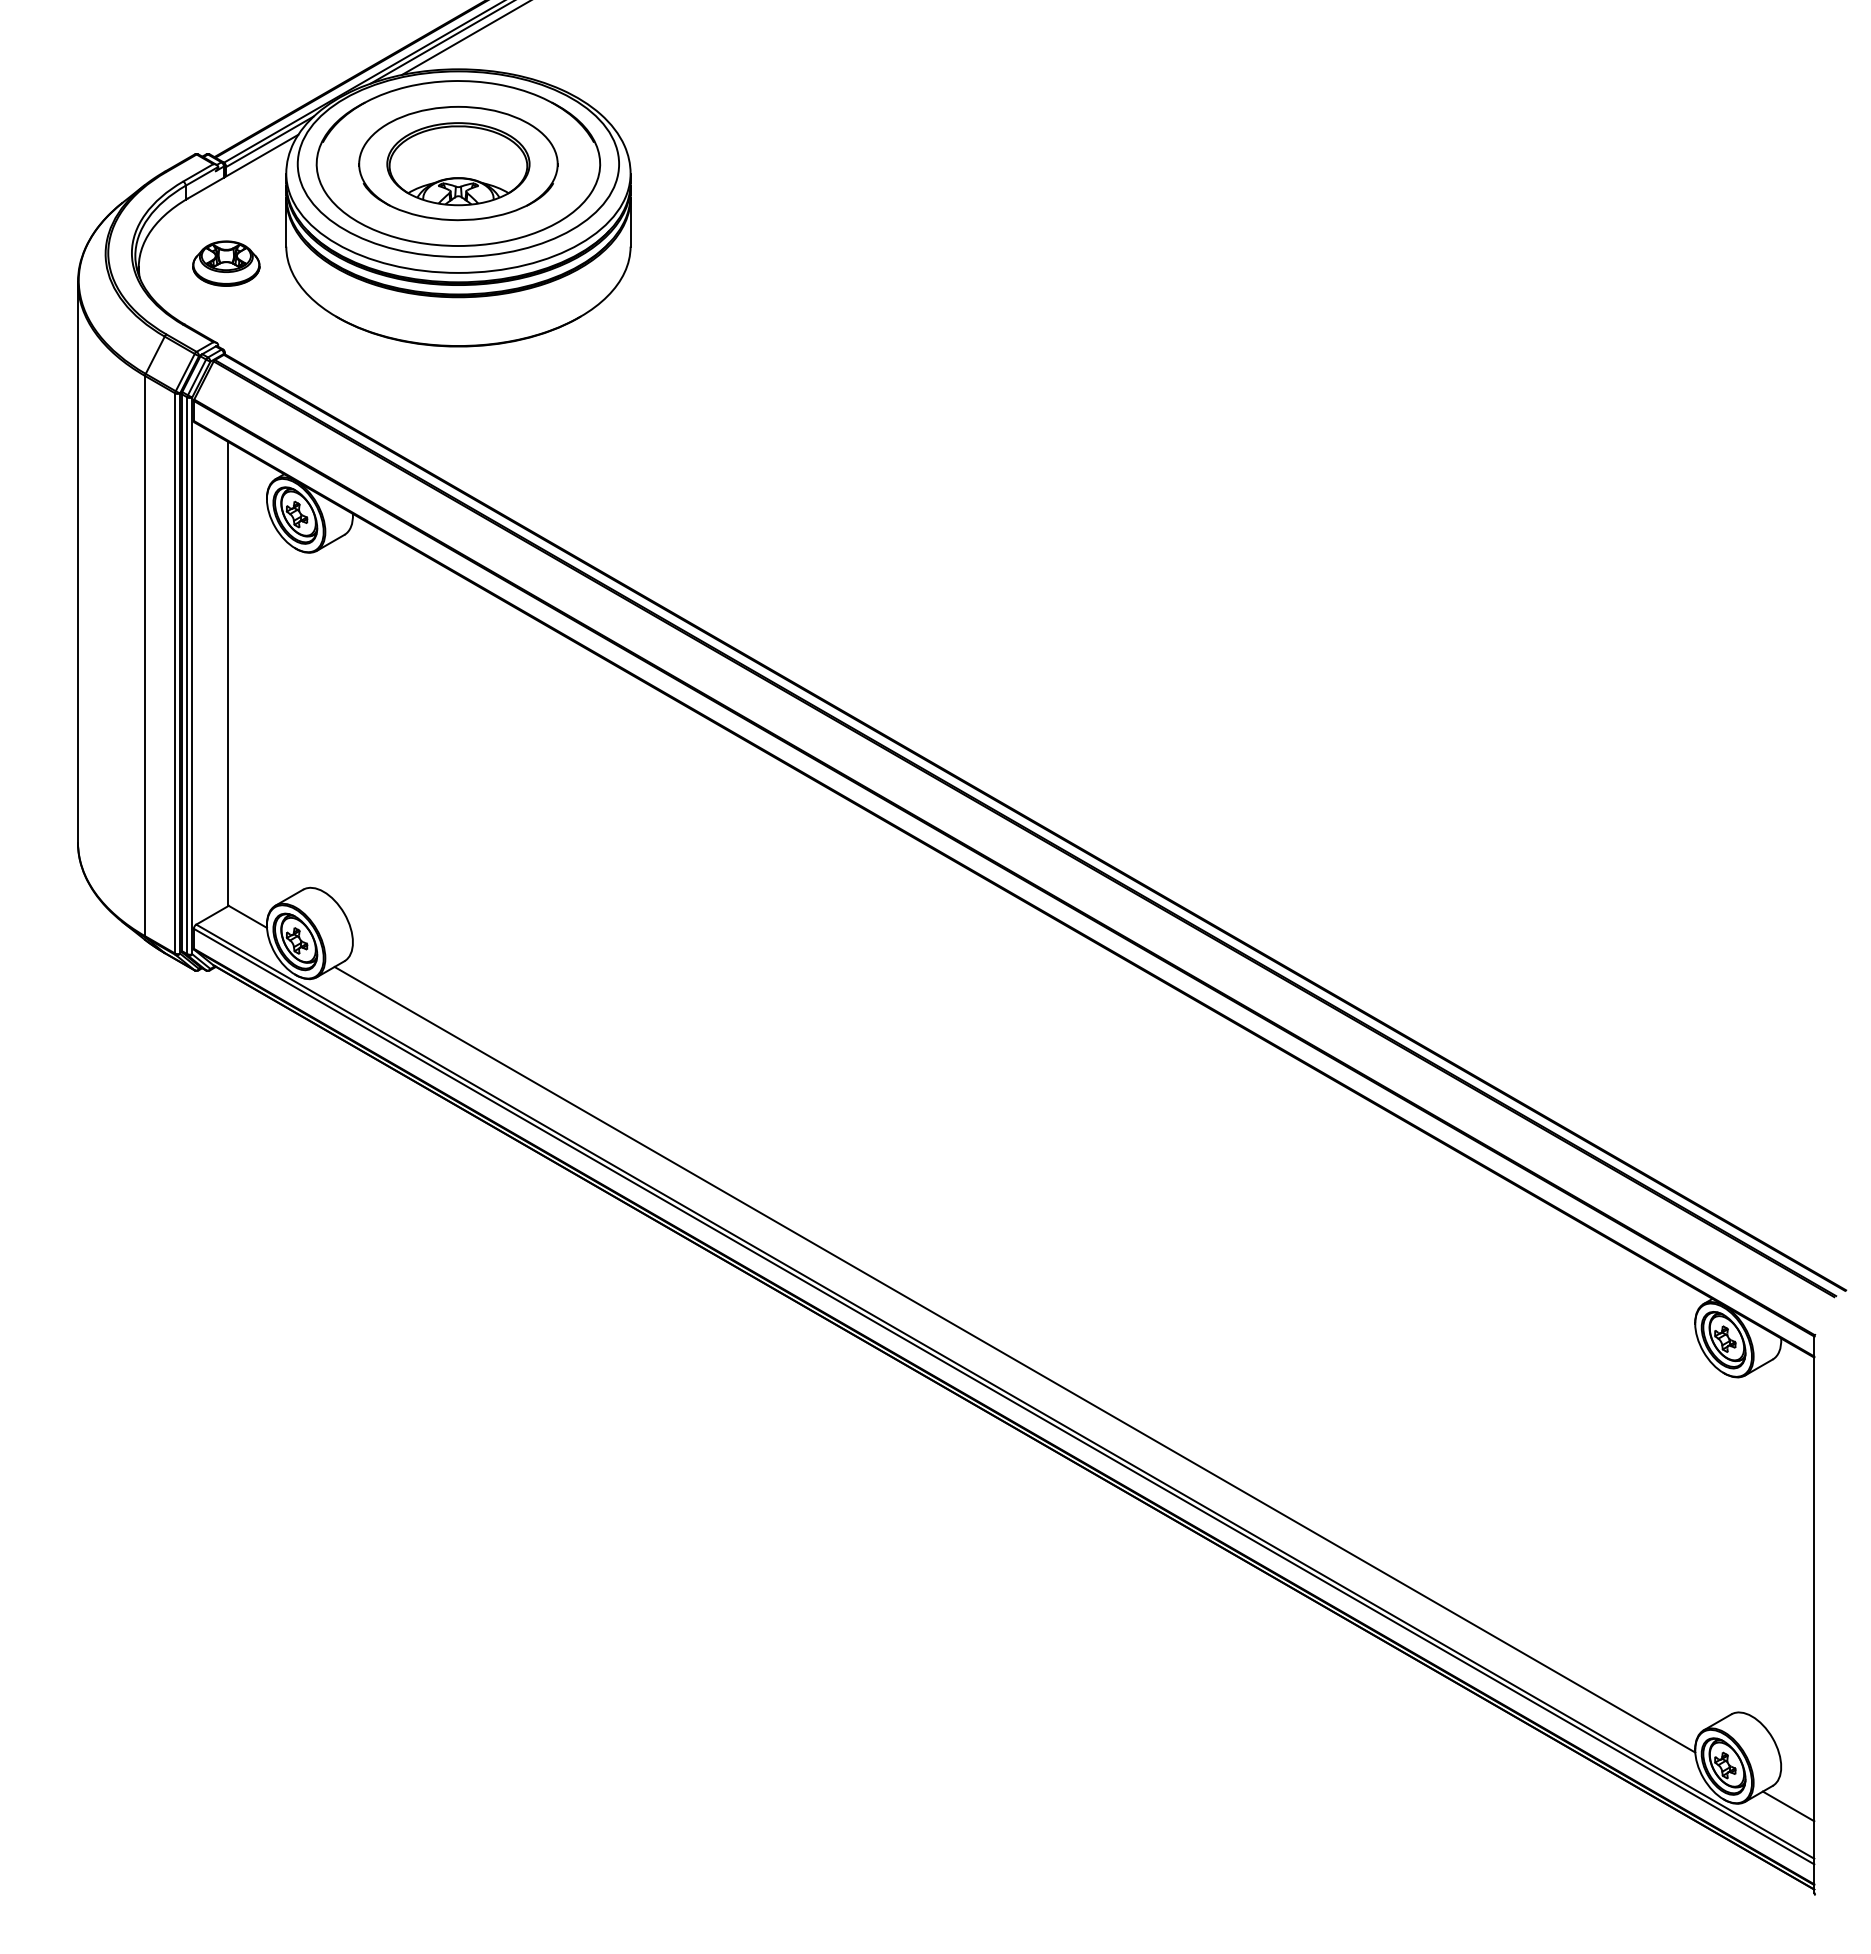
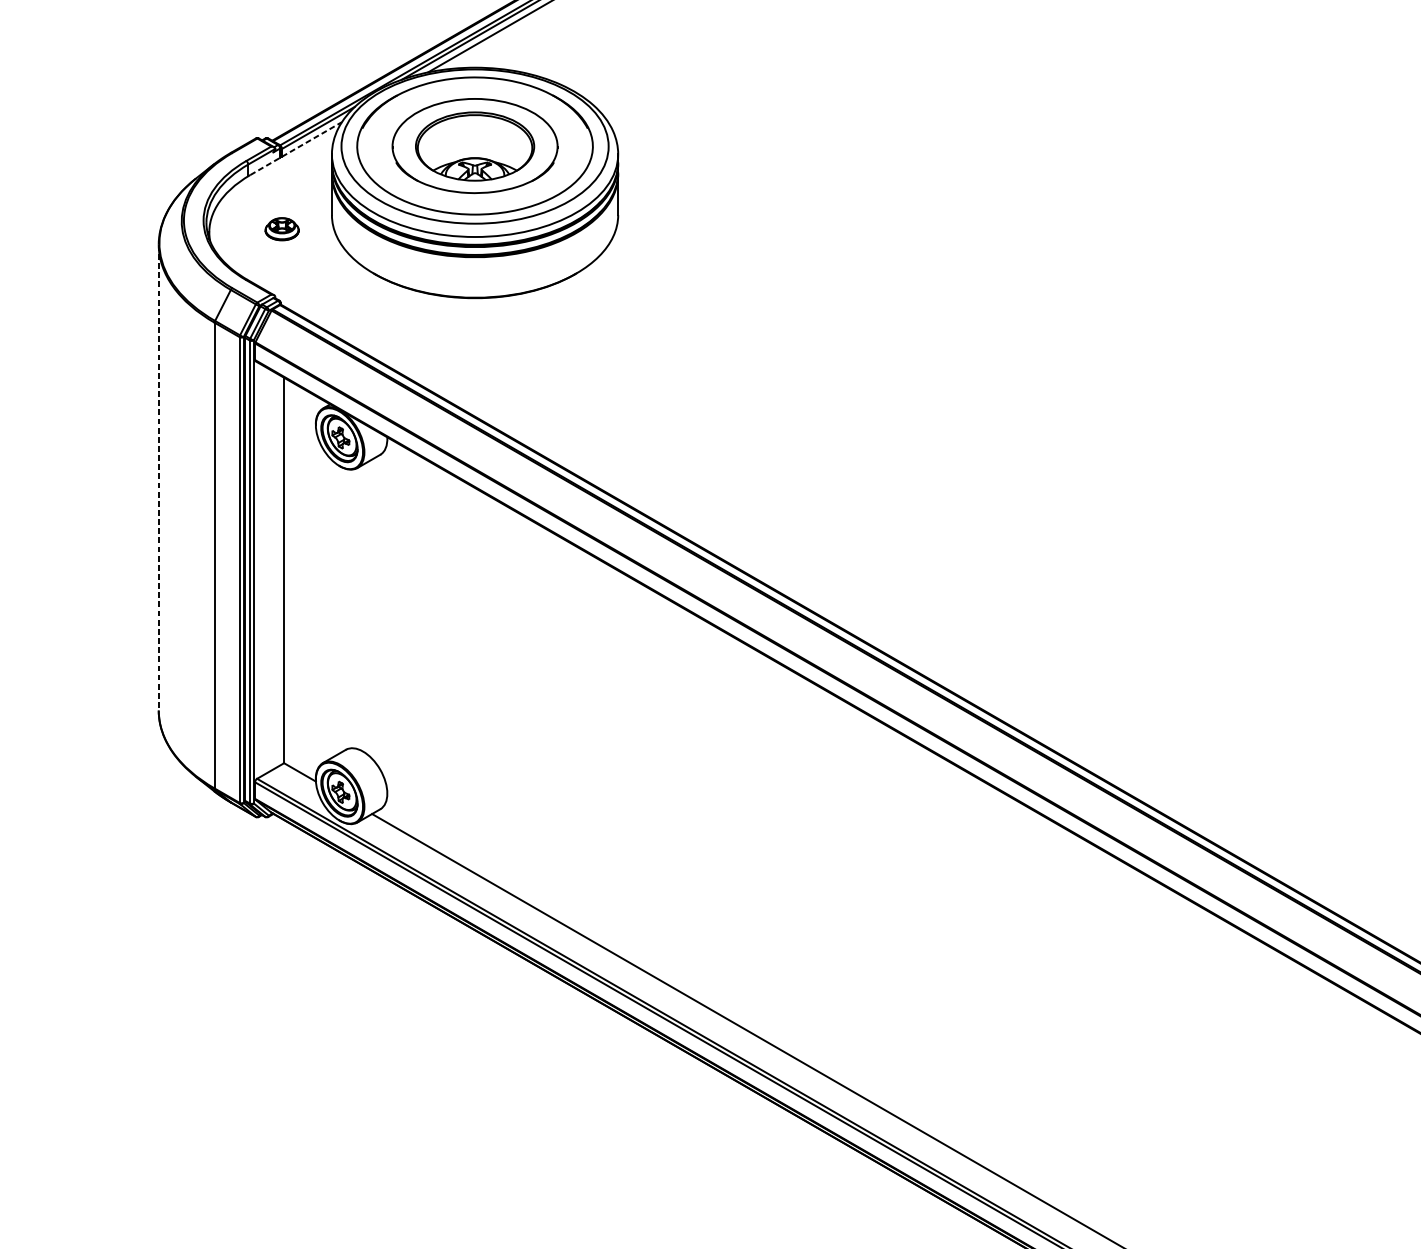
line: (243, 166) -> (296, 148), solid -> dashed
part: (226, 263) -> (282, 229), size x0.6
line: (77, 562) -> (158, 477), solid -> dashed

